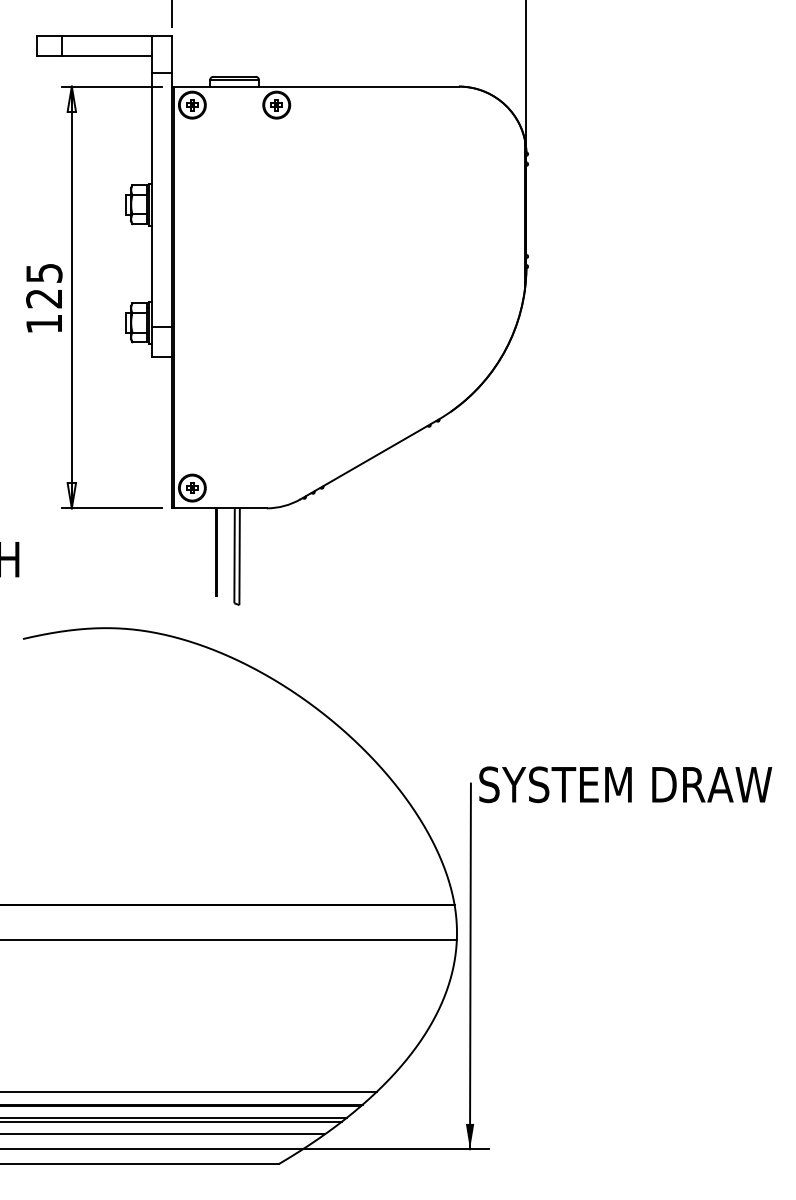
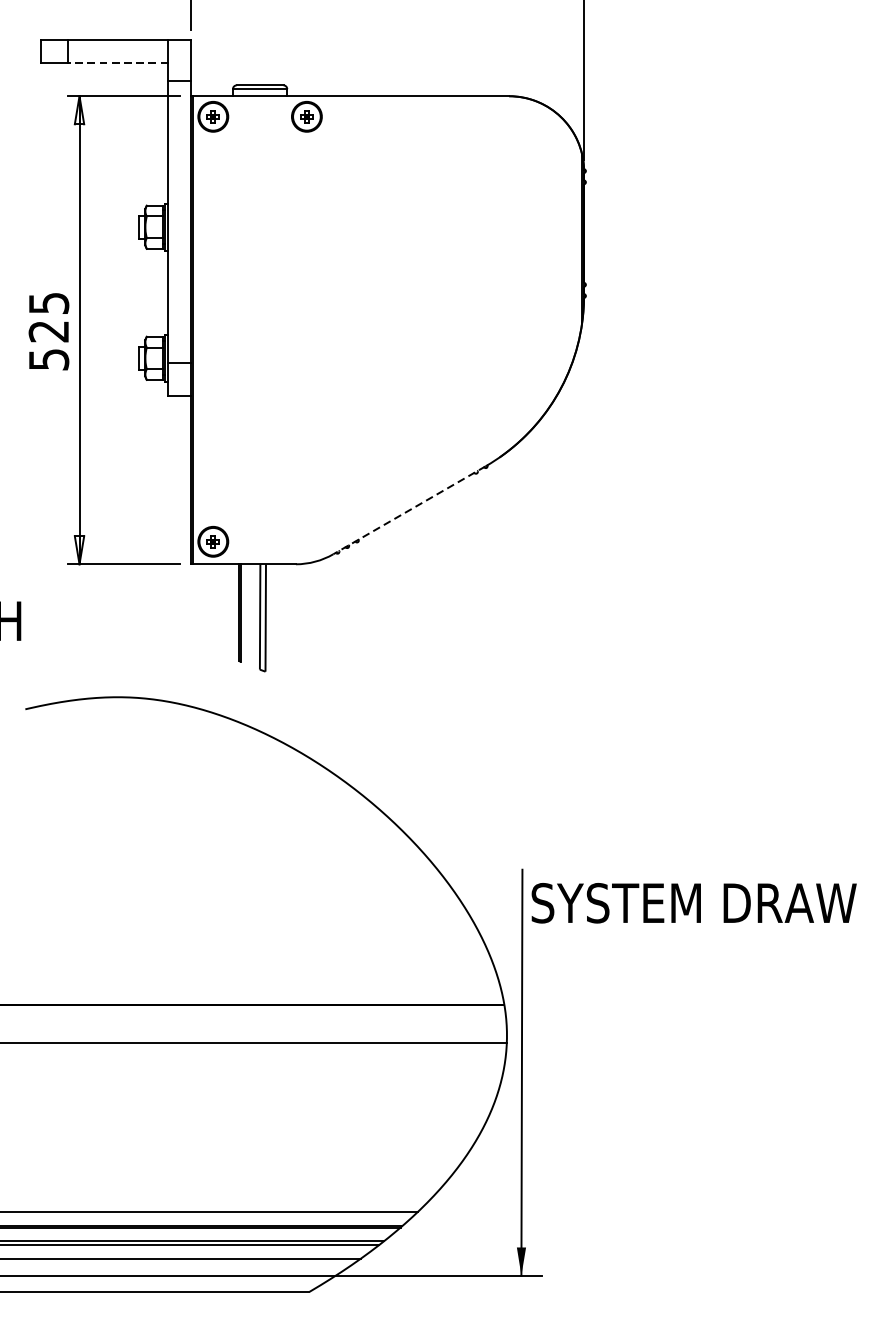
line: (106, 56) -> (117, 62), solid -> dashed
text: (44, 323) -> (49, 359), 125 -> 525
line: (368, 459) -> (408, 510), solid -> dashed
text: (625, 784) -> (693, 902), moved

